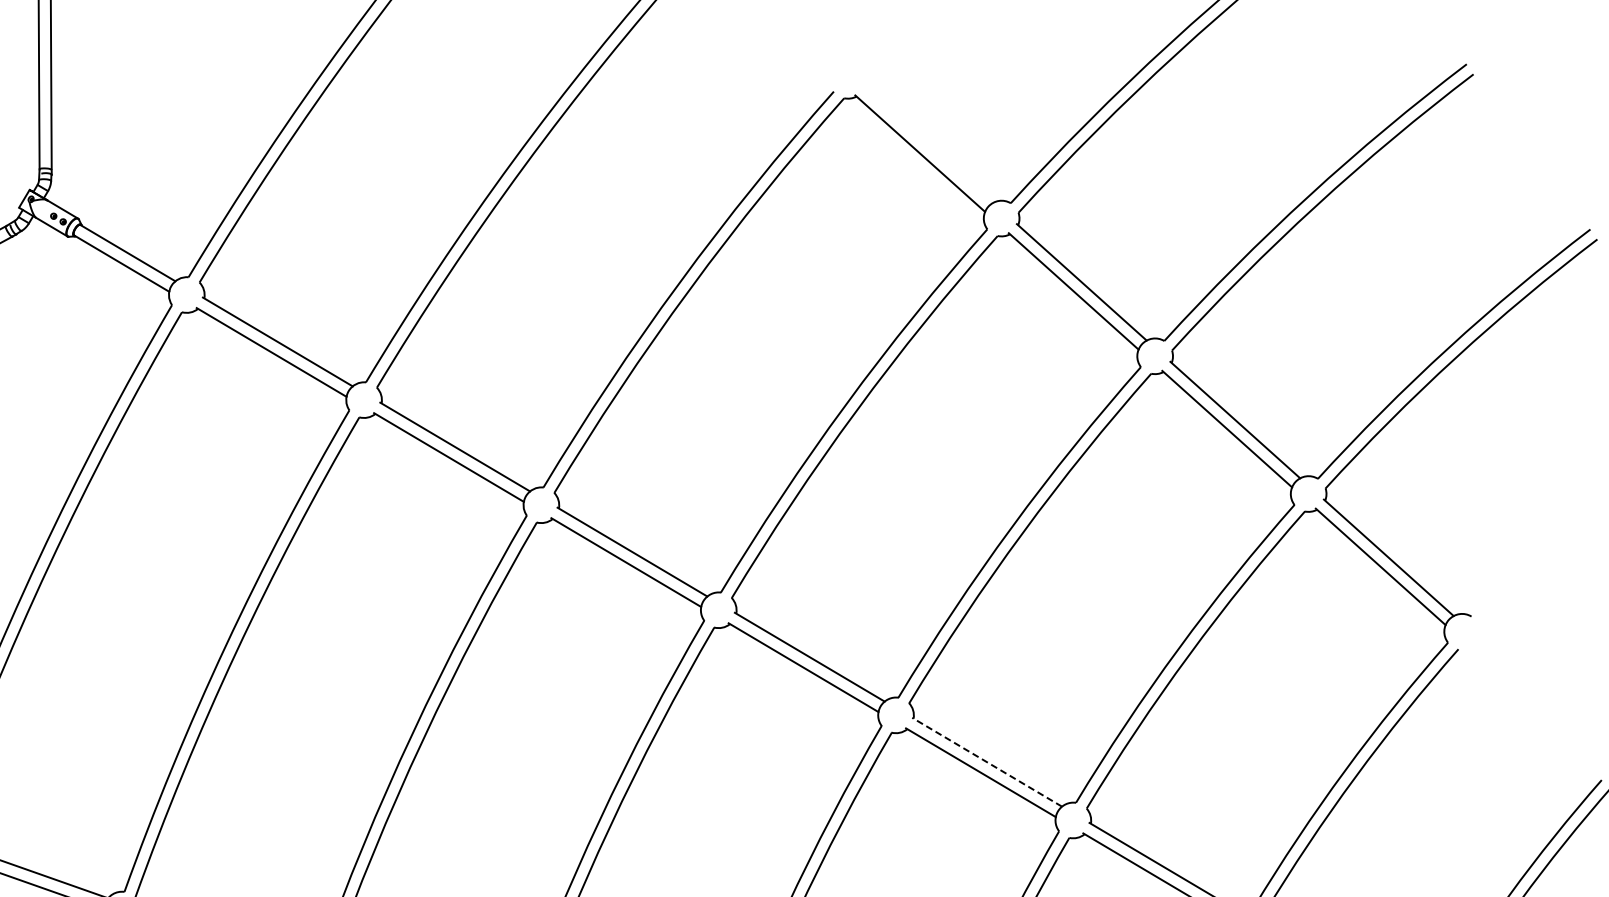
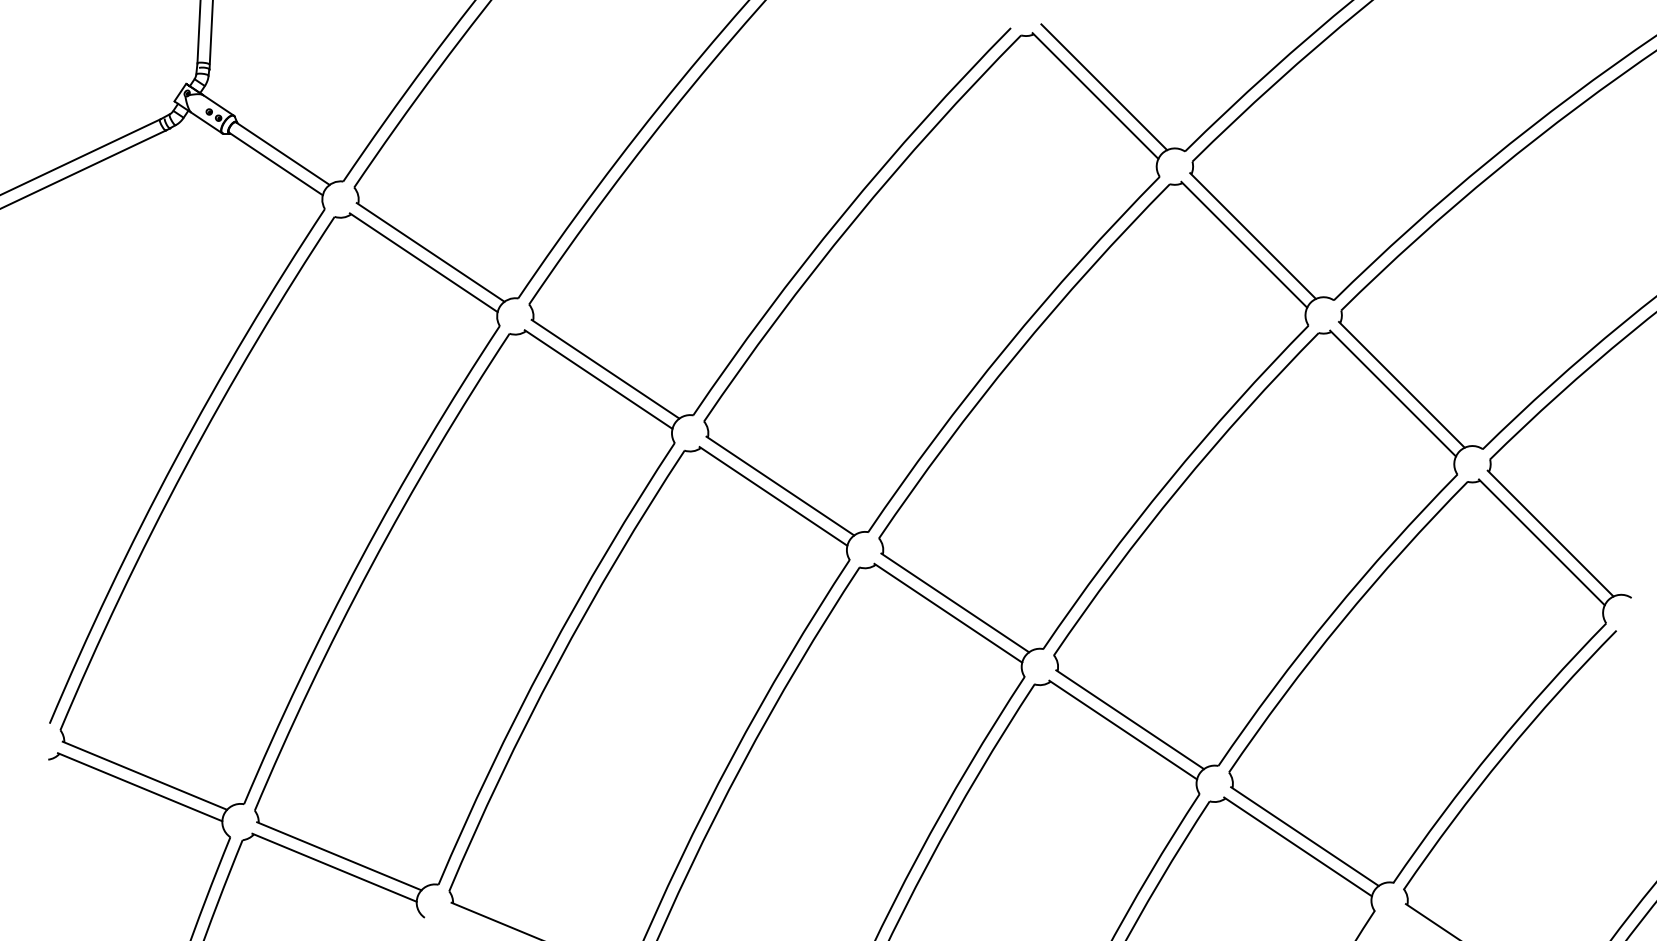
line: (928, 144) -> (1104, 87), added
line: (987, 761) -> (1130, 719), dashed -> solid

